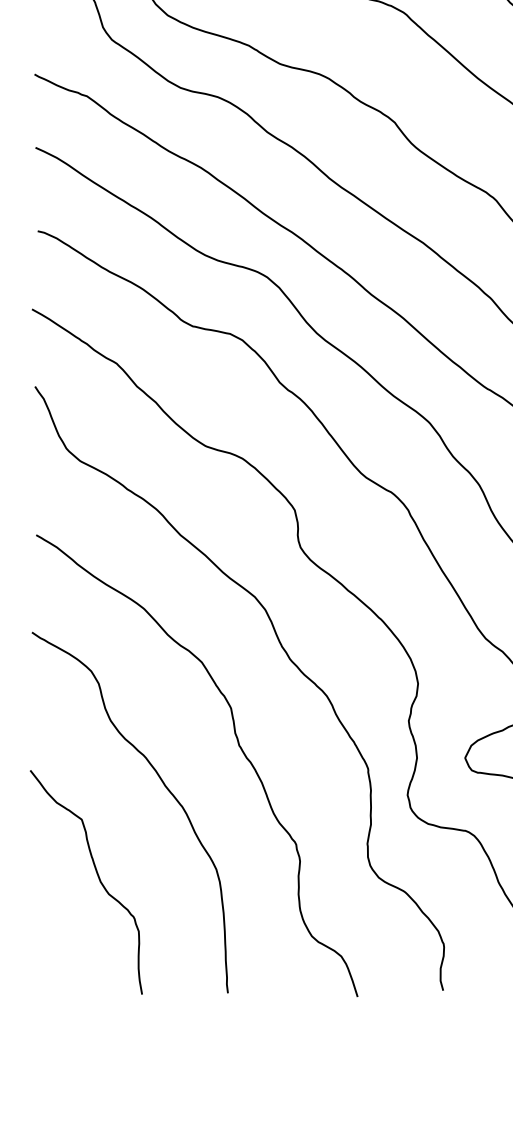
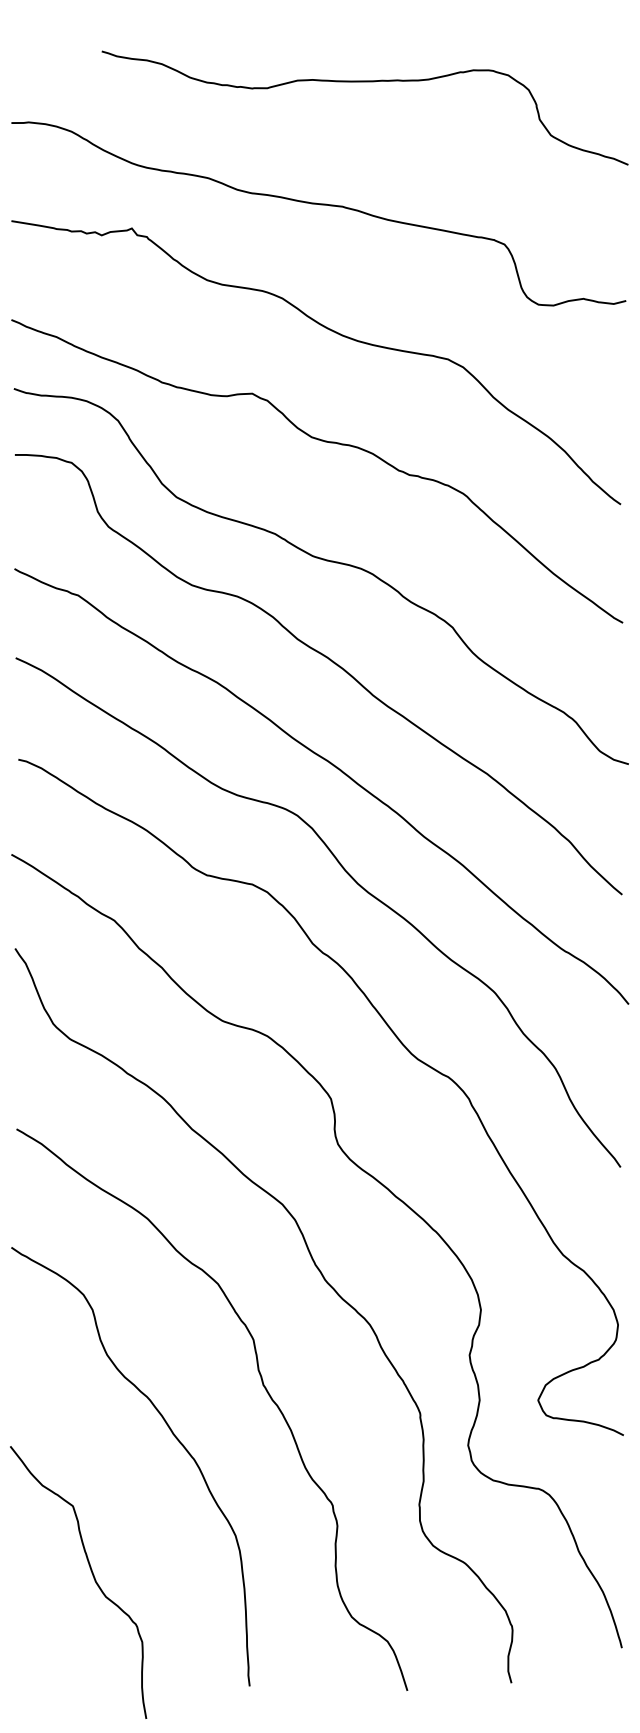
curve: (97, 877) -> (92, 1576), moved

